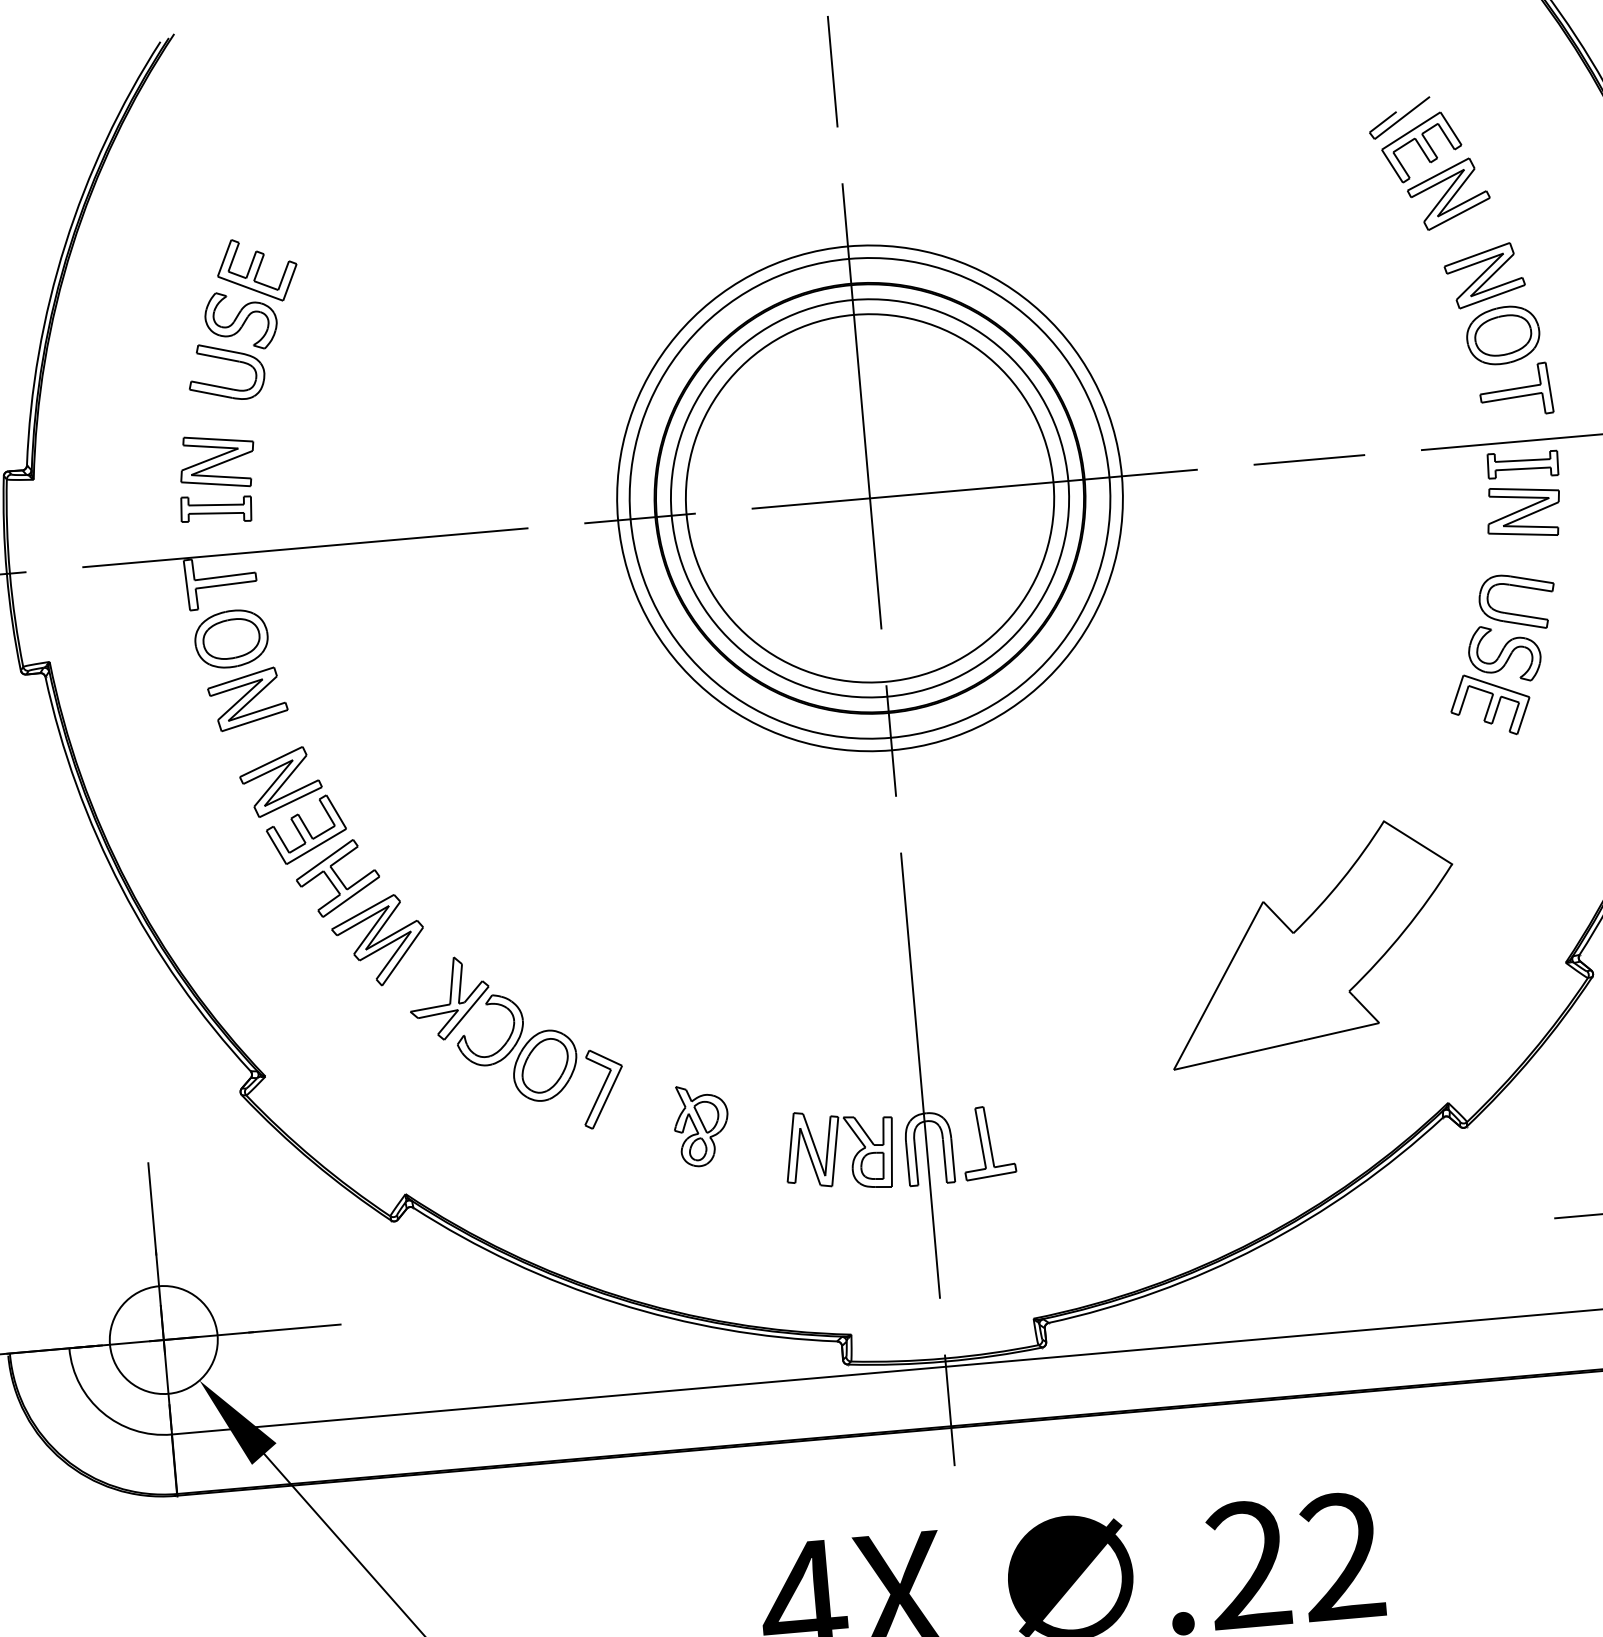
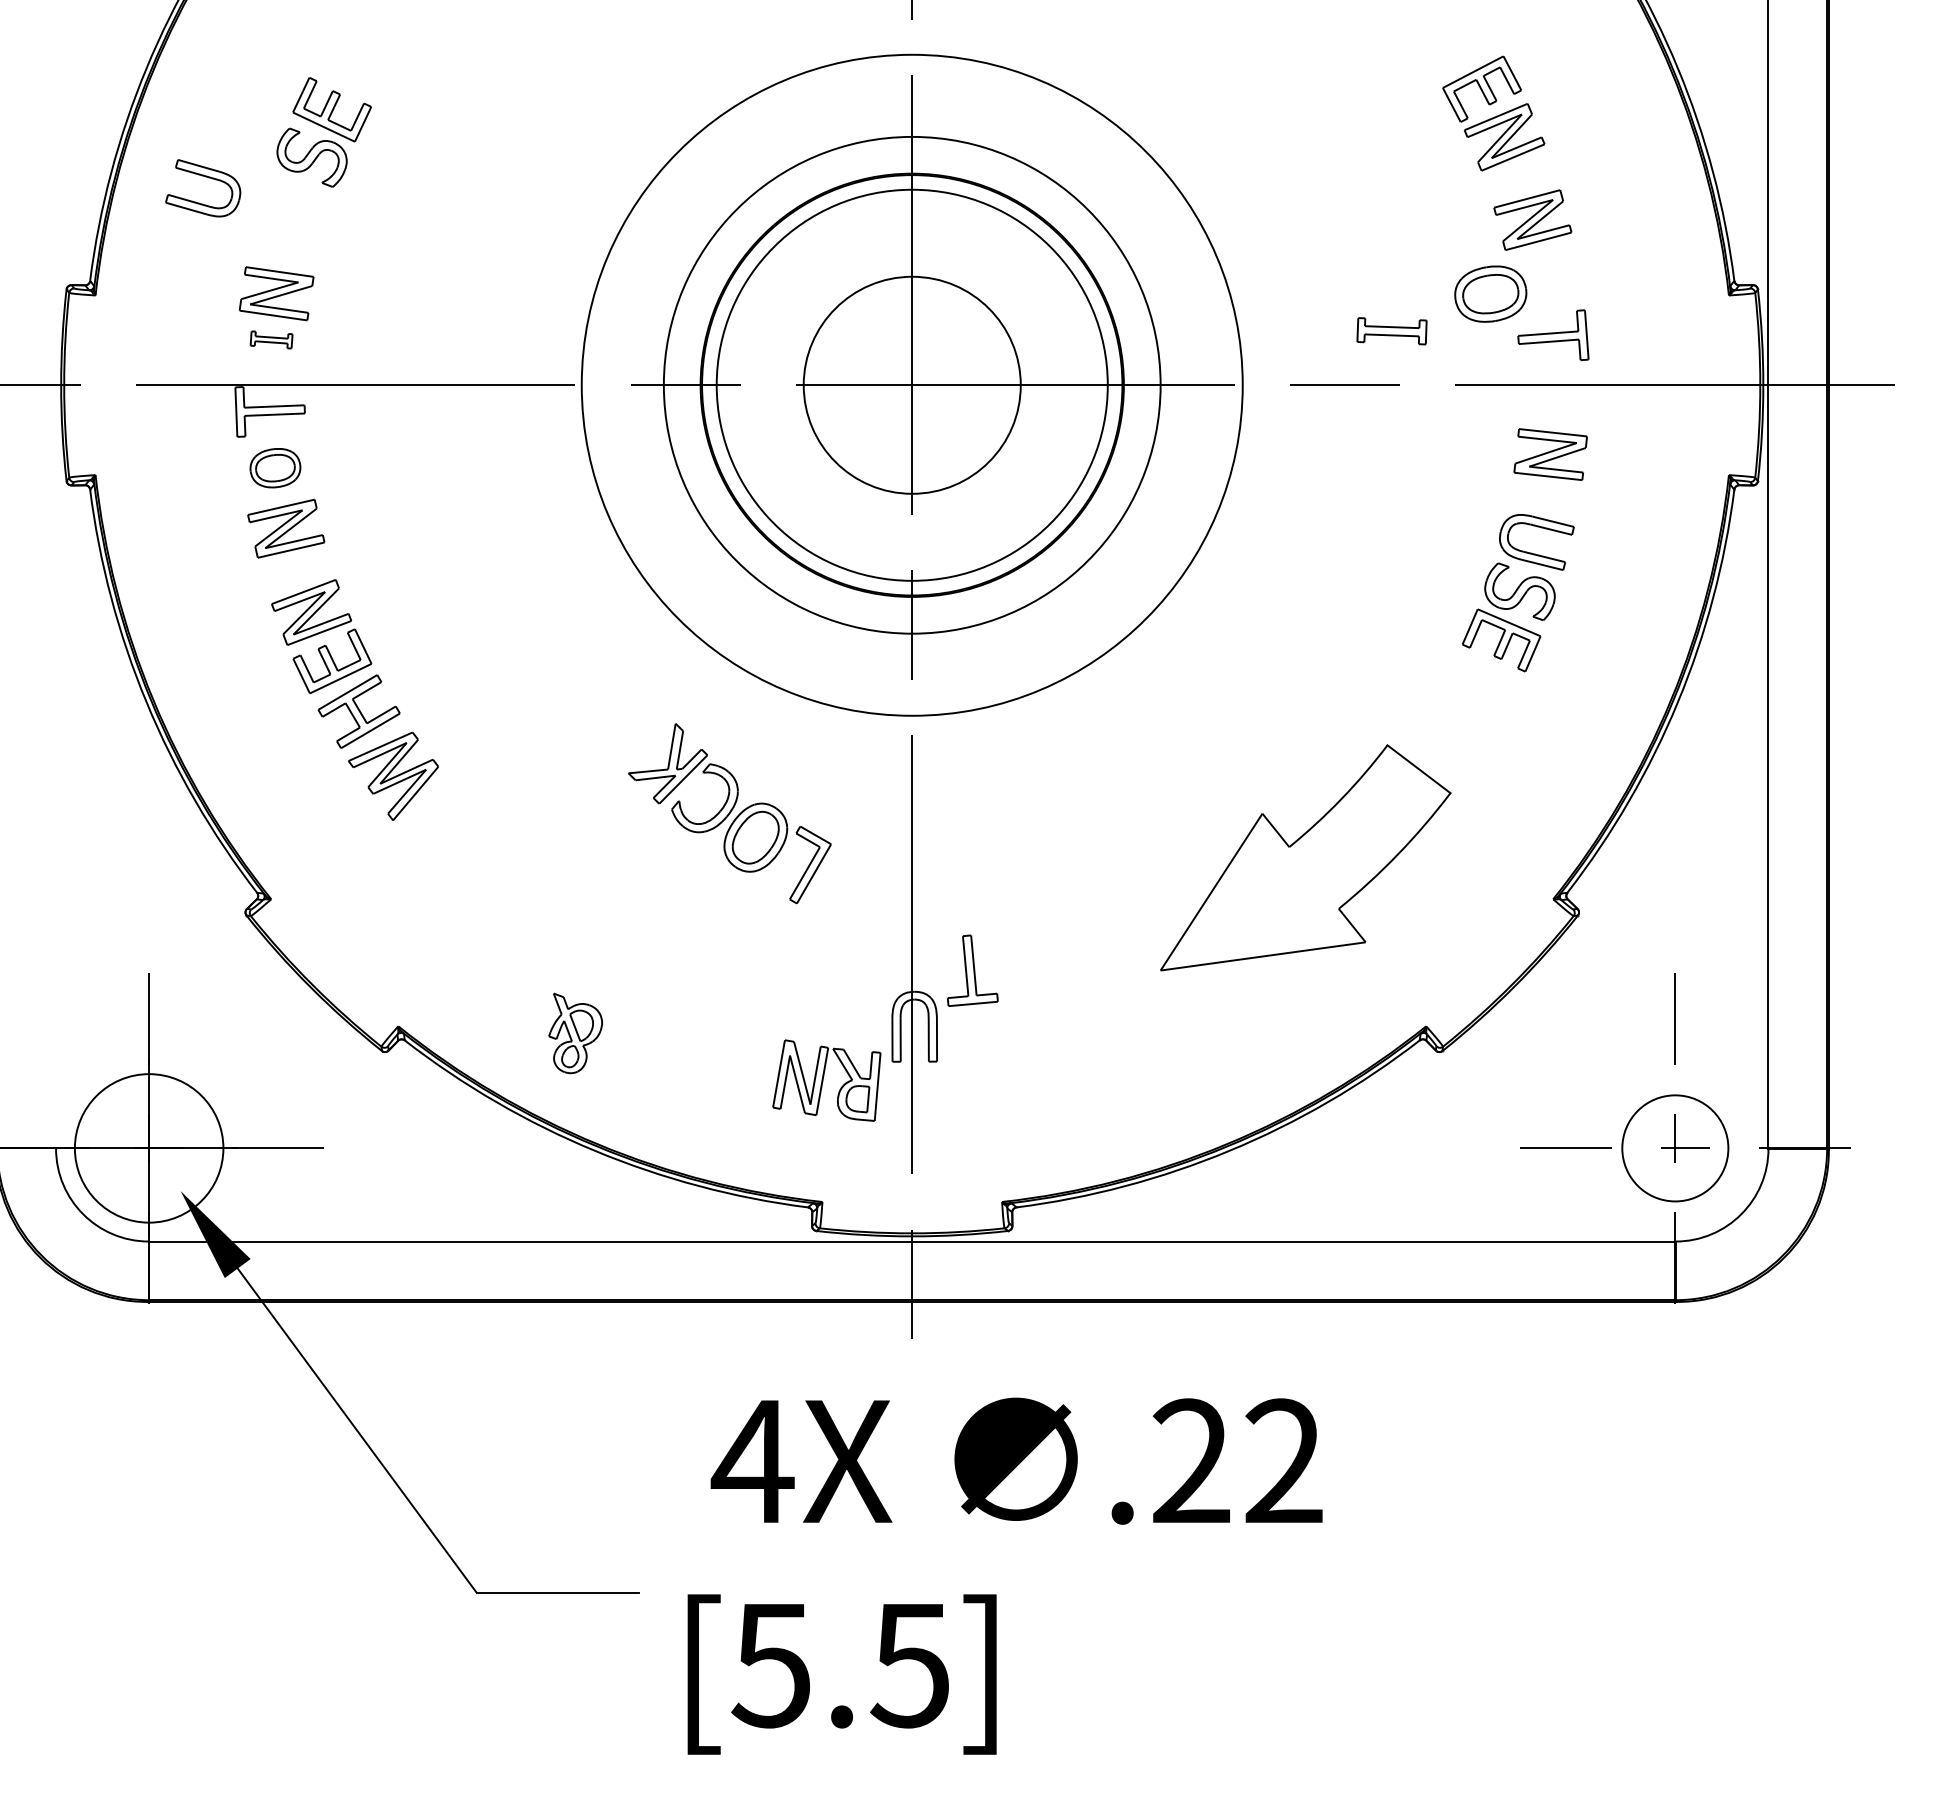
part: (1399, 118) -> (1462, 58), removed
part: (1502, 334) -> (1490, 293), moved
part: (227, 360) -> (205, 177), moved
part: (1522, 464) -> (1391, 331), moved
circle: (870, 498) -> (912, 385), size x0.6
circle: (870, 498) -> (912, 385), size x1.4
part: (216, 508) -> (271, 339), size x0.6
part: (231, 638) -> (275, 467), size x0.7
part: (516, 1043) -> (729, 813), moved
part: (701, 1125) -> (575, 1033), moved
part: (987, 1142) -> (972, 970), moved
part: (839, 1150) -> (826, 1080), moved
circle: (164, 1340) -> (149, 1148), size x1.4

